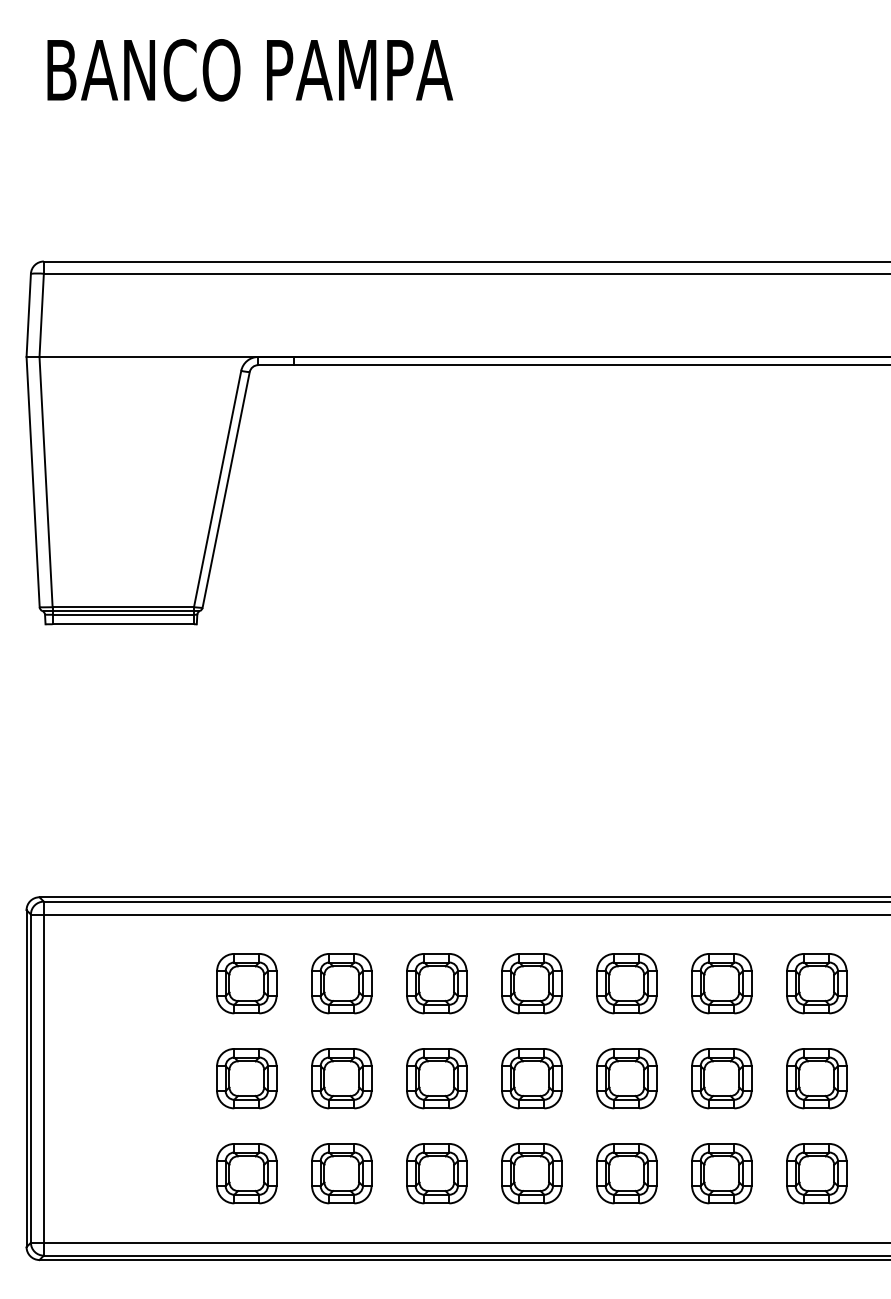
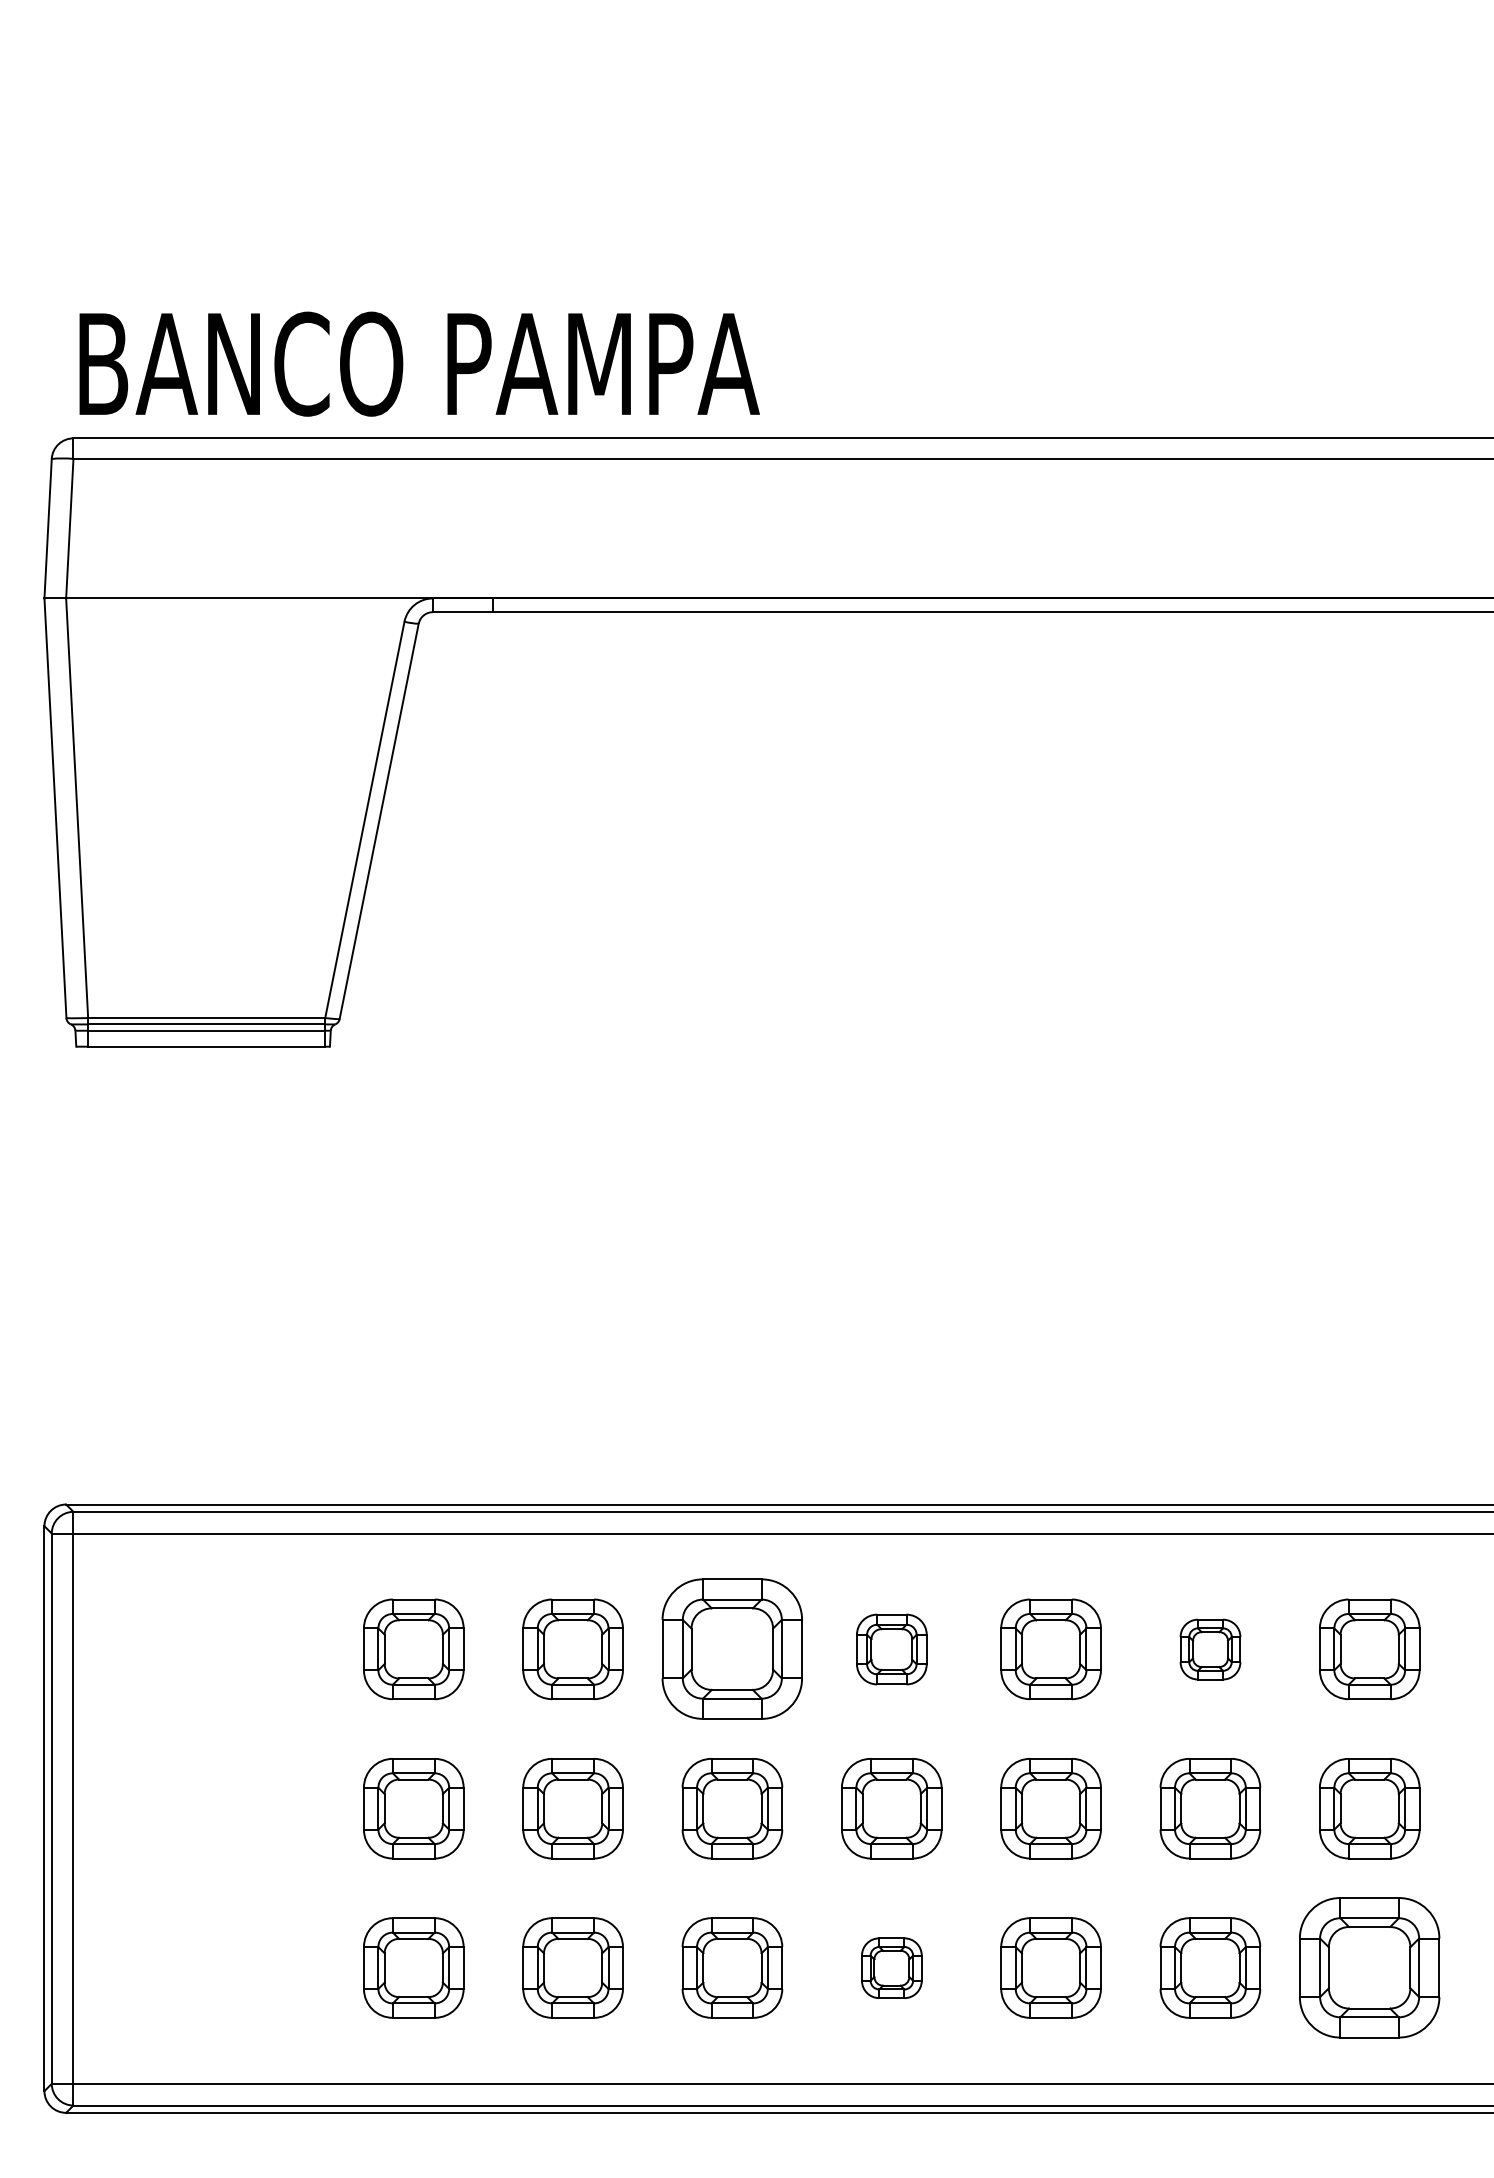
text: (250, 70) -> (419, 364), moved
part: (436, 983) -> (731, 1649), size x1.4
part: (531, 983) -> (891, 1649), size x0.7
part: (721, 983) -> (1209, 1649), size x0.6
part: (531, 1173) -> (891, 1967), size x0.6
part: (816, 1173) -> (1369, 1967), size x1.4

